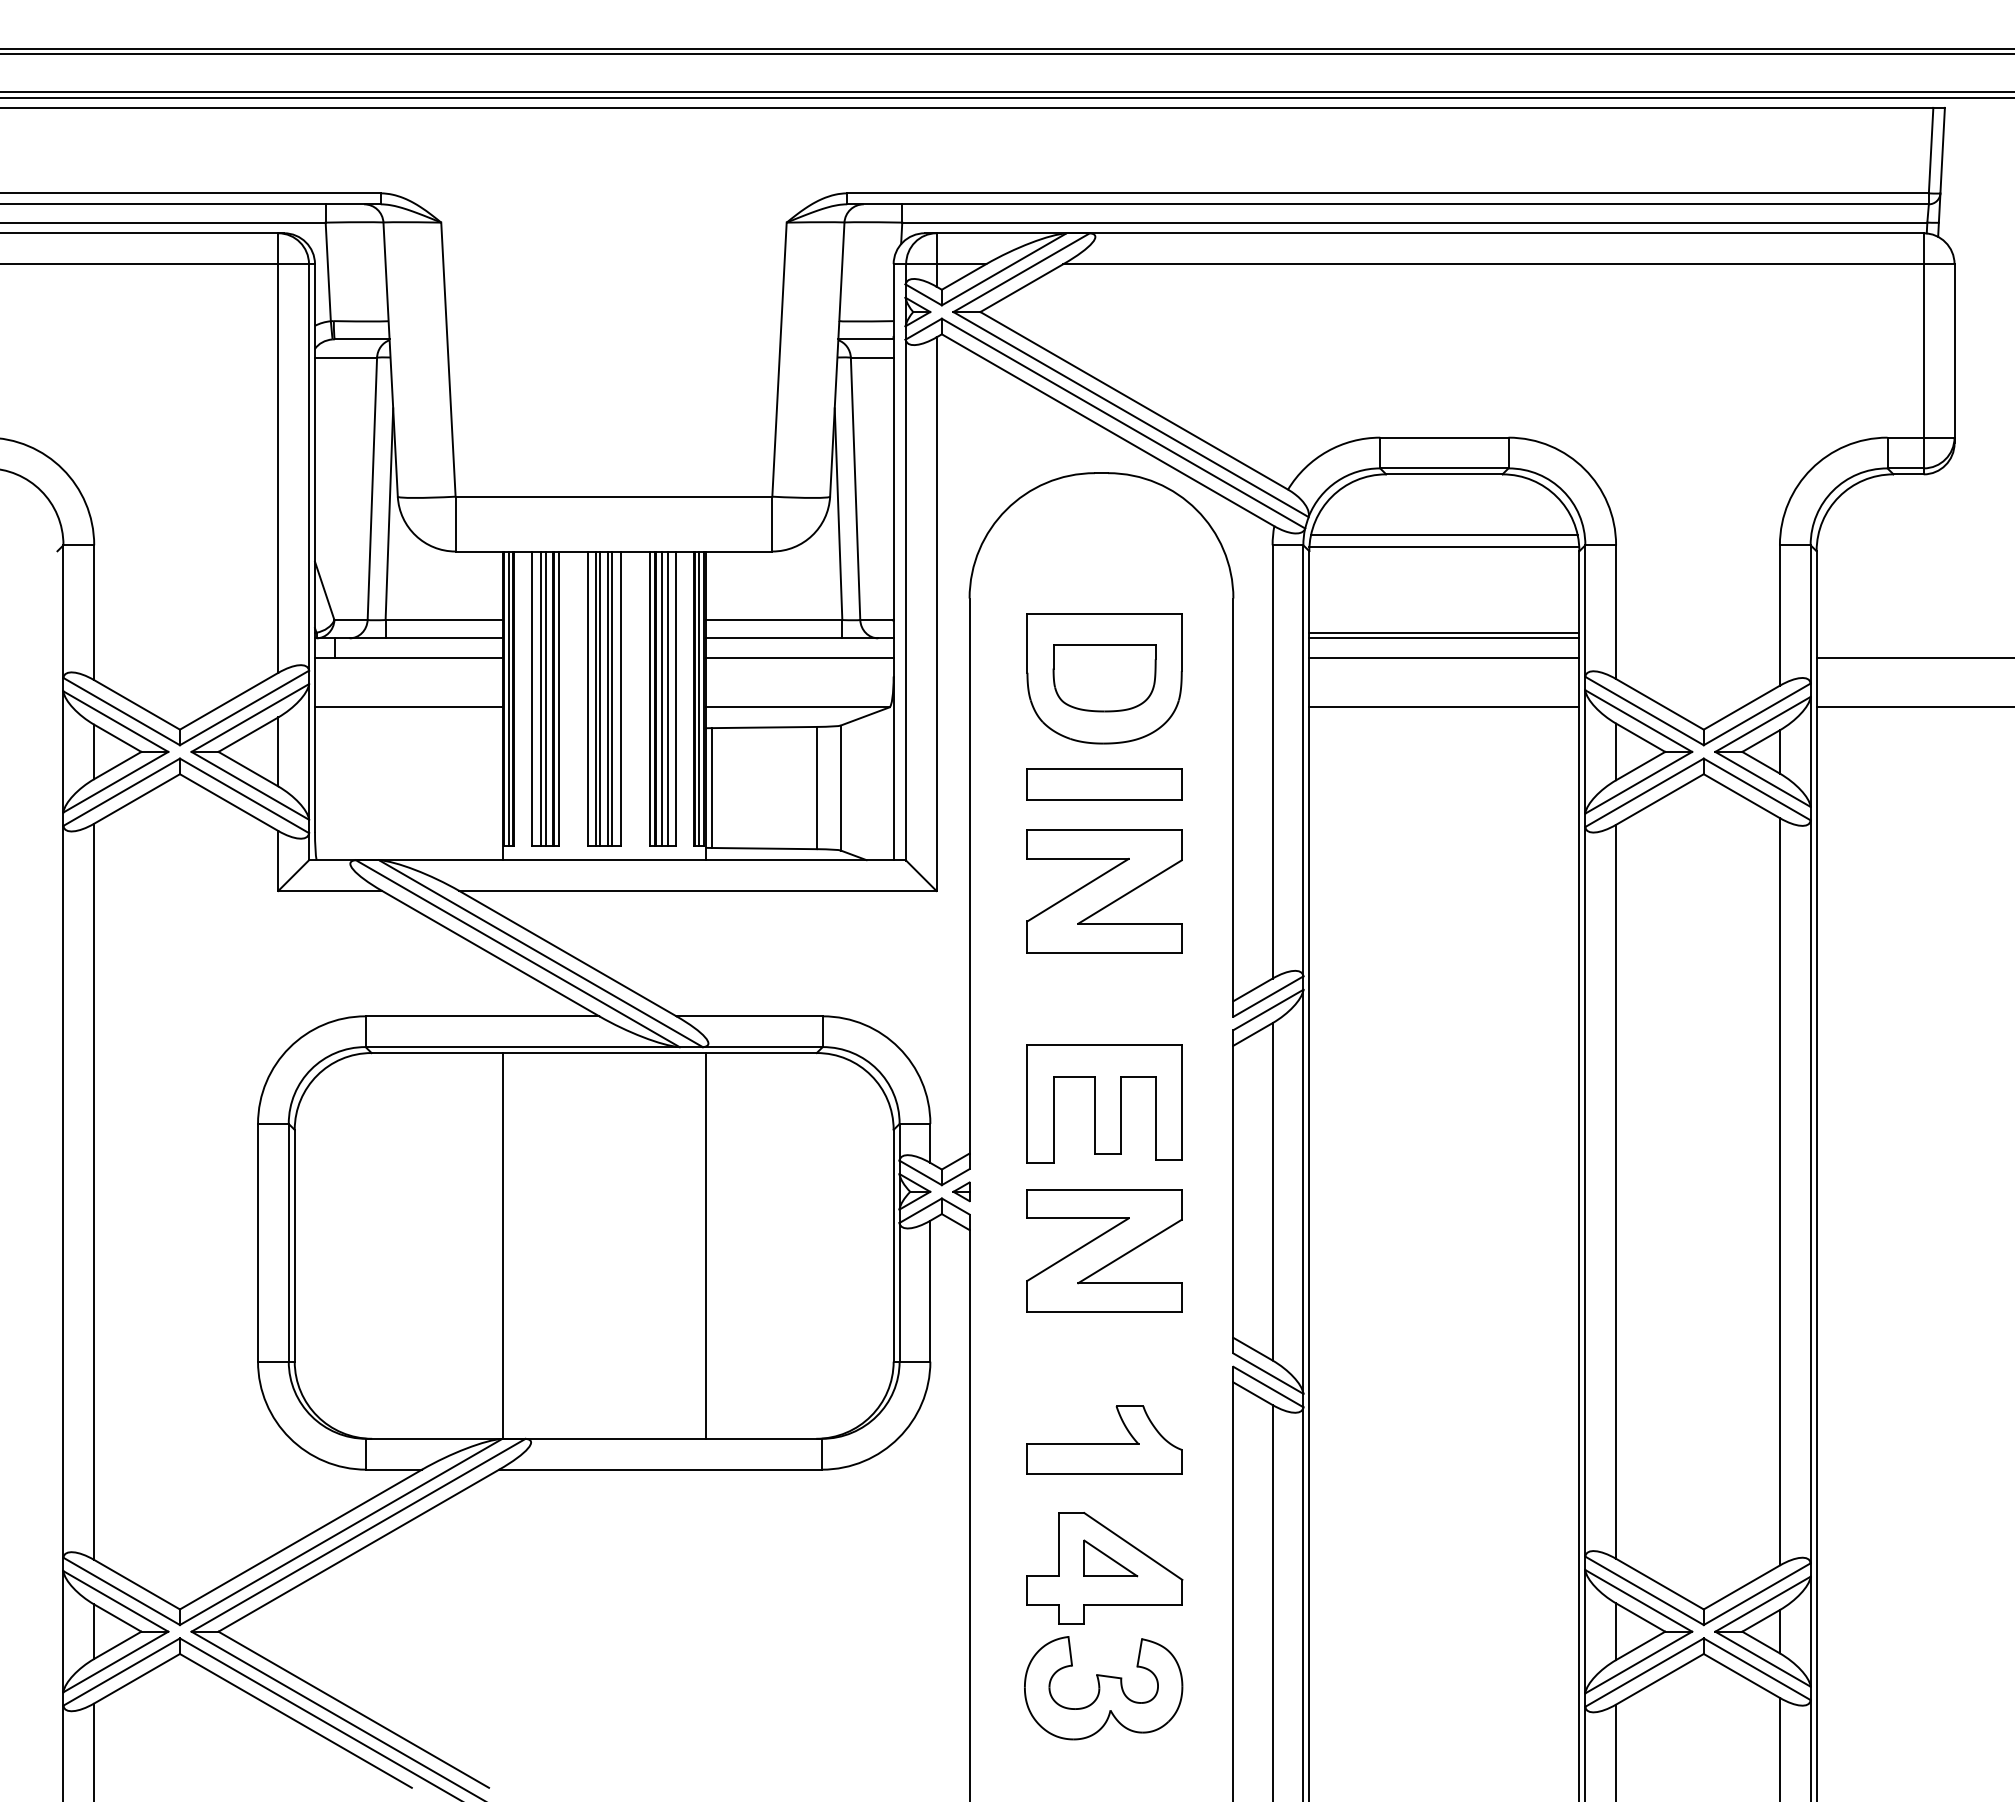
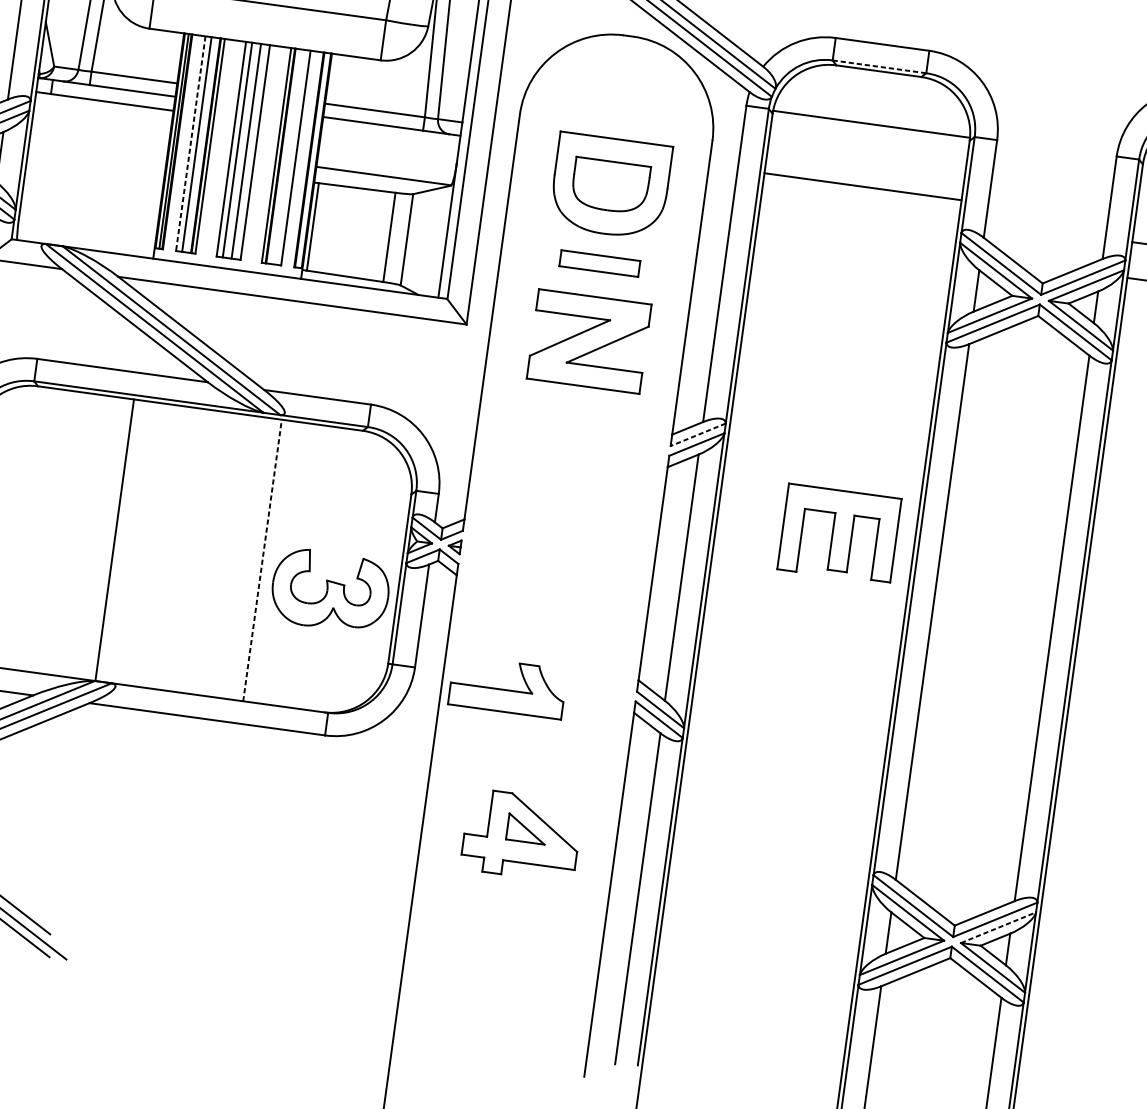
line: (1444, 468) -> (879, 66), solid -> dashed
line: (1444, 534) -> (872, 115), removed
line: (1444, 638) -> (862, 191), removed
line: (799, 657) -> (389, 140), removed
line: (1444, 657) -> (860, 204), removed
line: (546, 698) -> (201, 145), removed
line: (600, 698) -> (240, 150), removed
line: (612, 698) -> (249, 151), removed
line: (662, 698) -> (285, 156), removed
line: (667, 698) -> (289, 157), removed
line: (699, 698) -> (312, 160), removed
line: (532, 699) -> (190, 144), solid -> dashed
line: (409, 706) -> (100, 137), removed
line: (1444, 706) -> (855, 240), removed
part: (1104, 784) -> (599, 263), size x0.7
line: (1267, 996) -> (697, 434), solid -> dashed
part: (1104, 1103) -> (839, 533), moved
line: (705, 1245) -> (262, 560), solid -> dashed
part: (1104, 1250) -> (553, 603), removed
part: (1104, 1439) -> (507, 686), moved
line: (1763, 1603) -> (998, 927), solid -> dashed
part: (1103, 1688) -> (330, 591), moved

